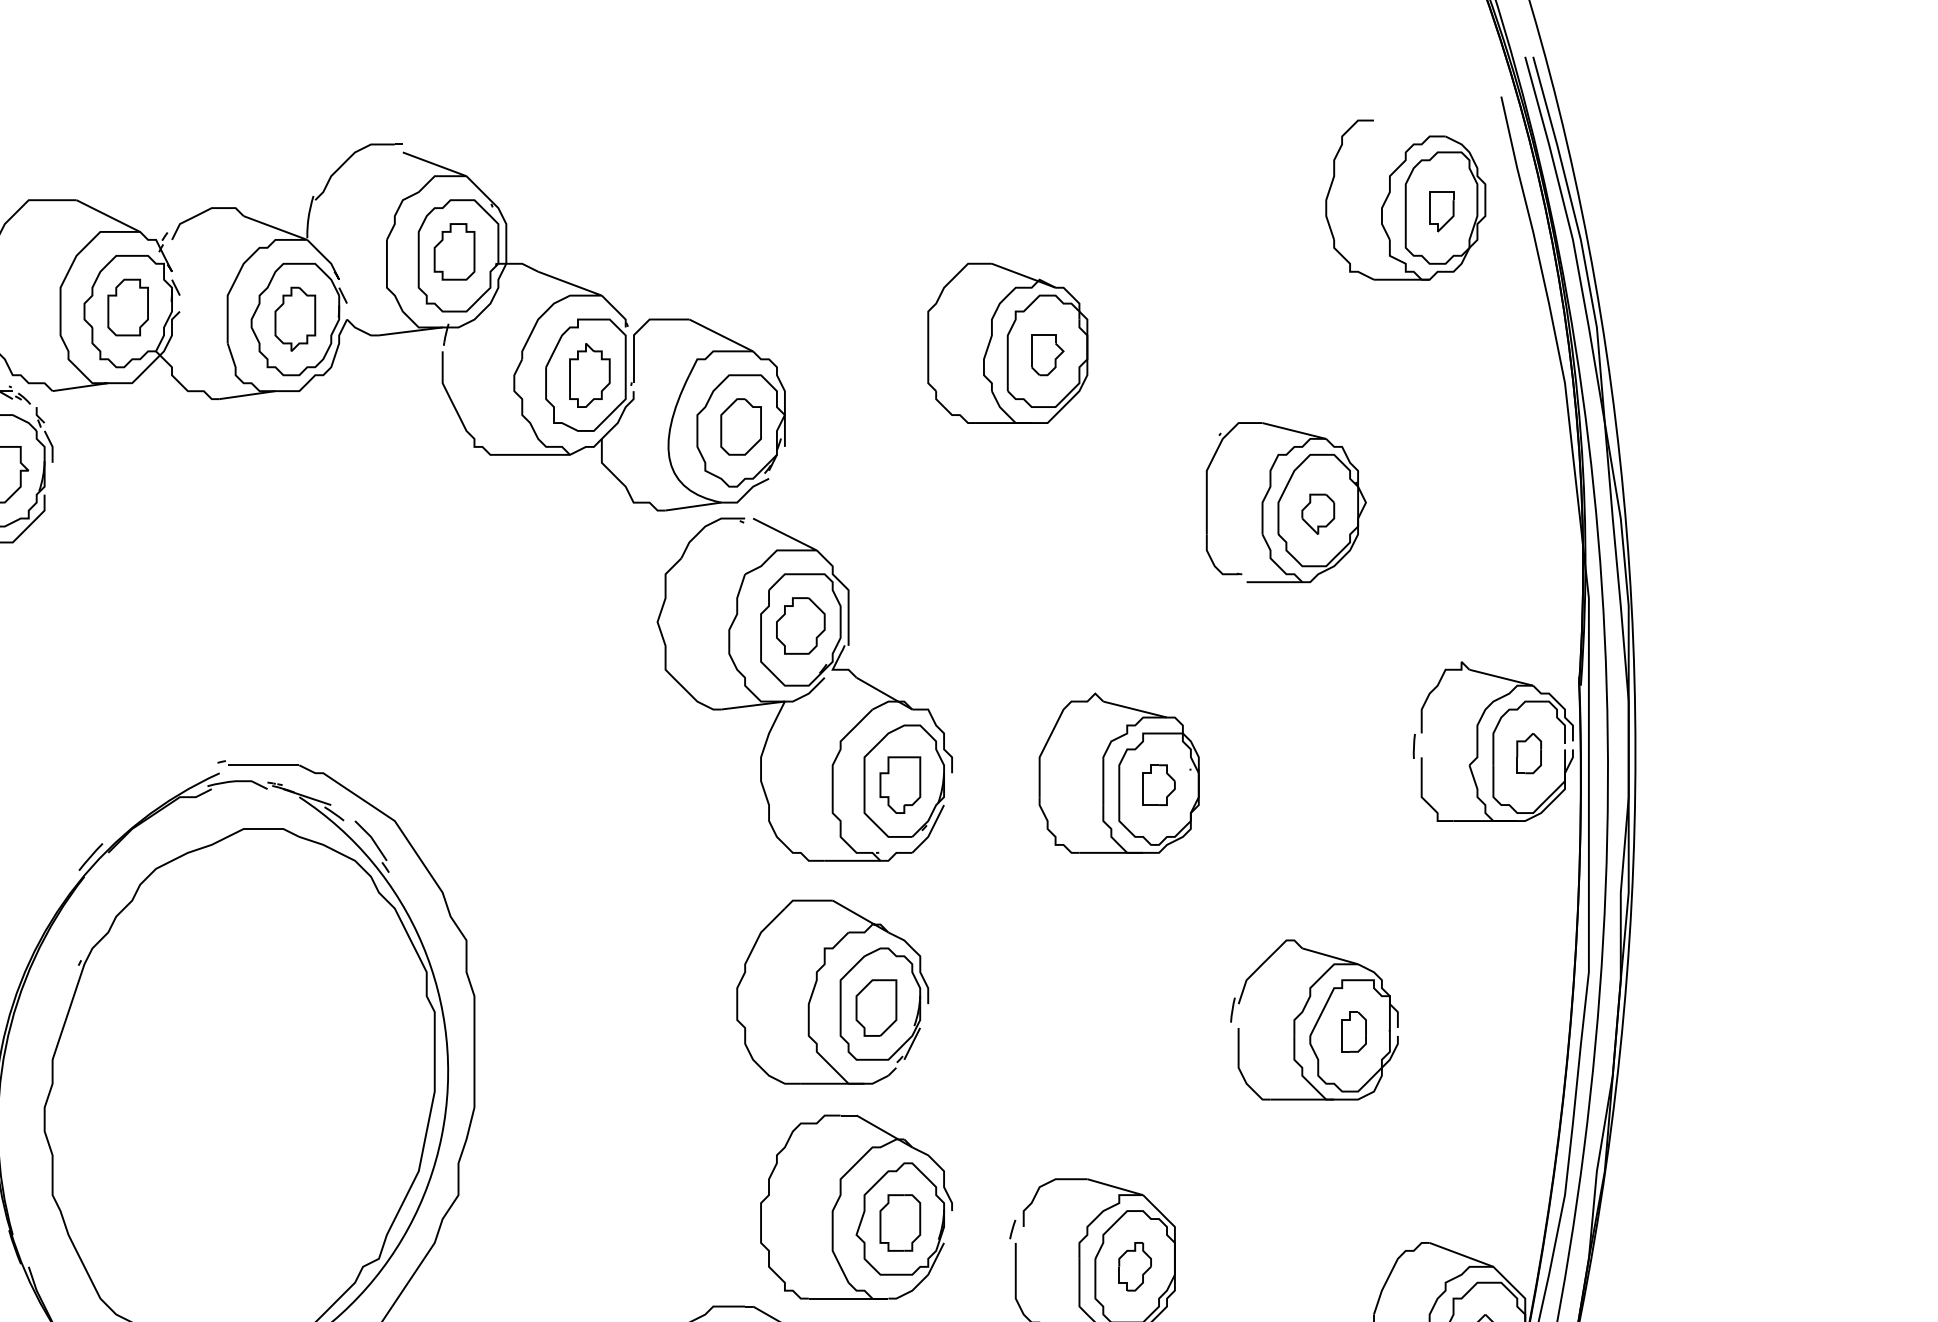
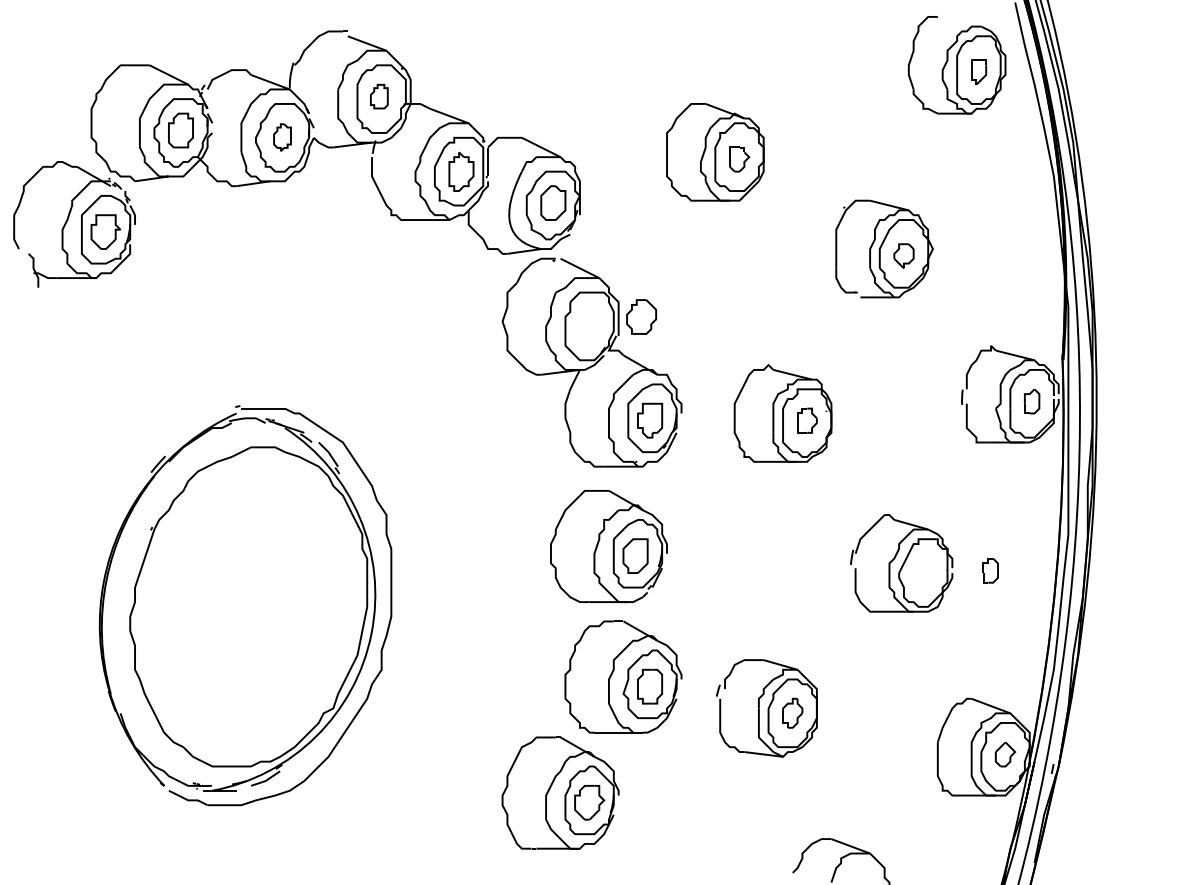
part: (454, 251) -> (379, 96), size x0.7
part: (295, 318) -> (282, 137), size x0.7
part: (800, 625) -> (641, 316), moved
part: (1353, 1031) -> (990, 570), moved

